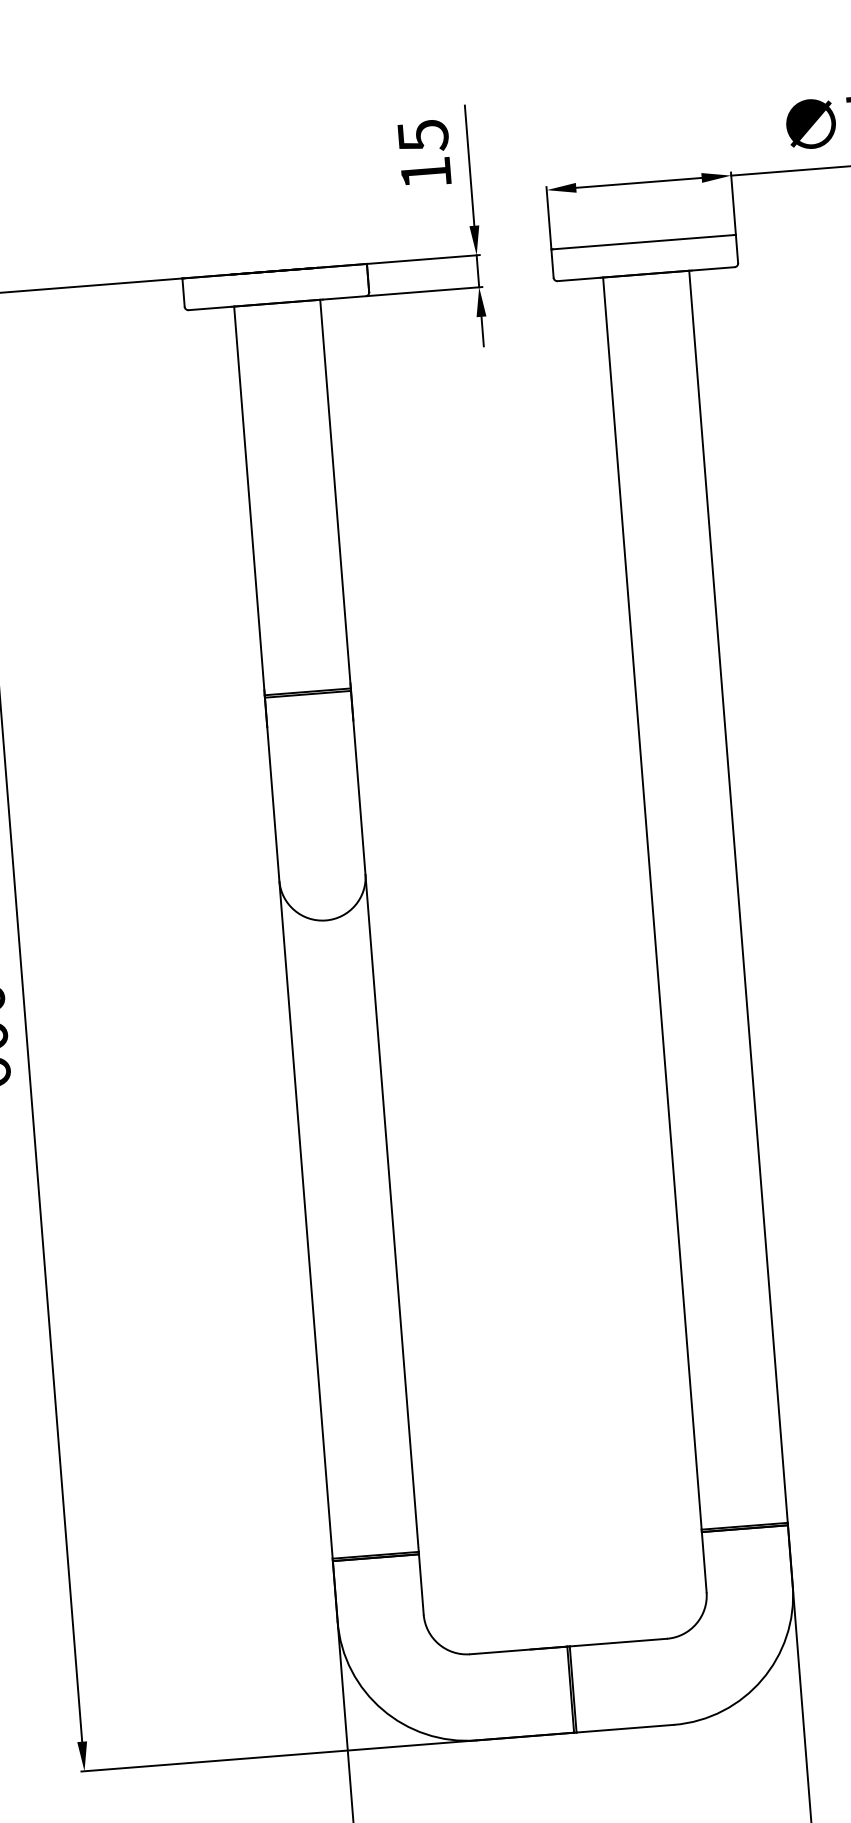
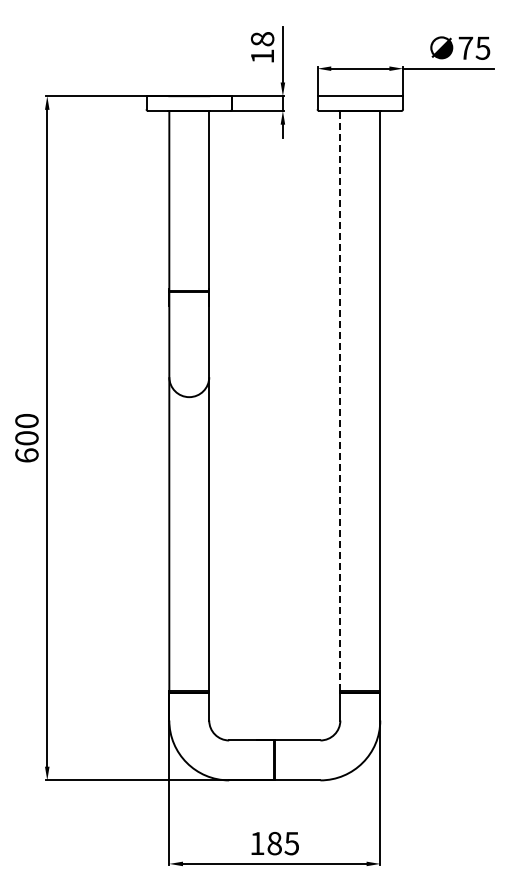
text: (423, 136) -> (262, 39), 15 -> 18
line: (652, 901) -> (340, 400), solid -> dashed

